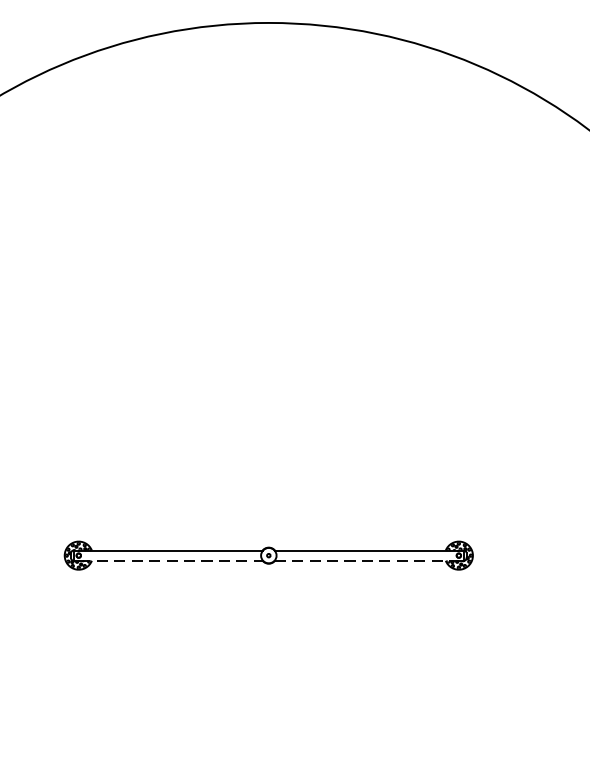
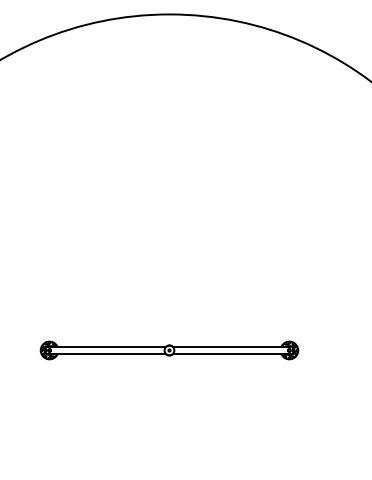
line: (170, 560) -> (107, 353), dashed -> solid
line: (367, 560) -> (231, 353), dashed -> solid

